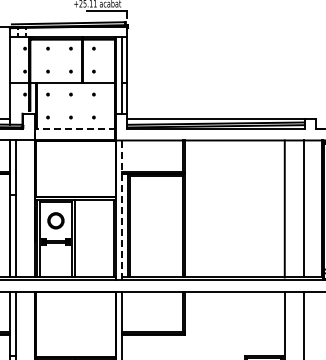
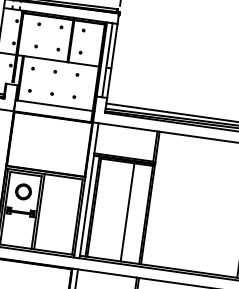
line: (75, 129) -> (54, 106), dashed -> solid
line: (122, 210) -> (89, 190), dashed -> solid
line: (164, 226) -> (127, 212), added

